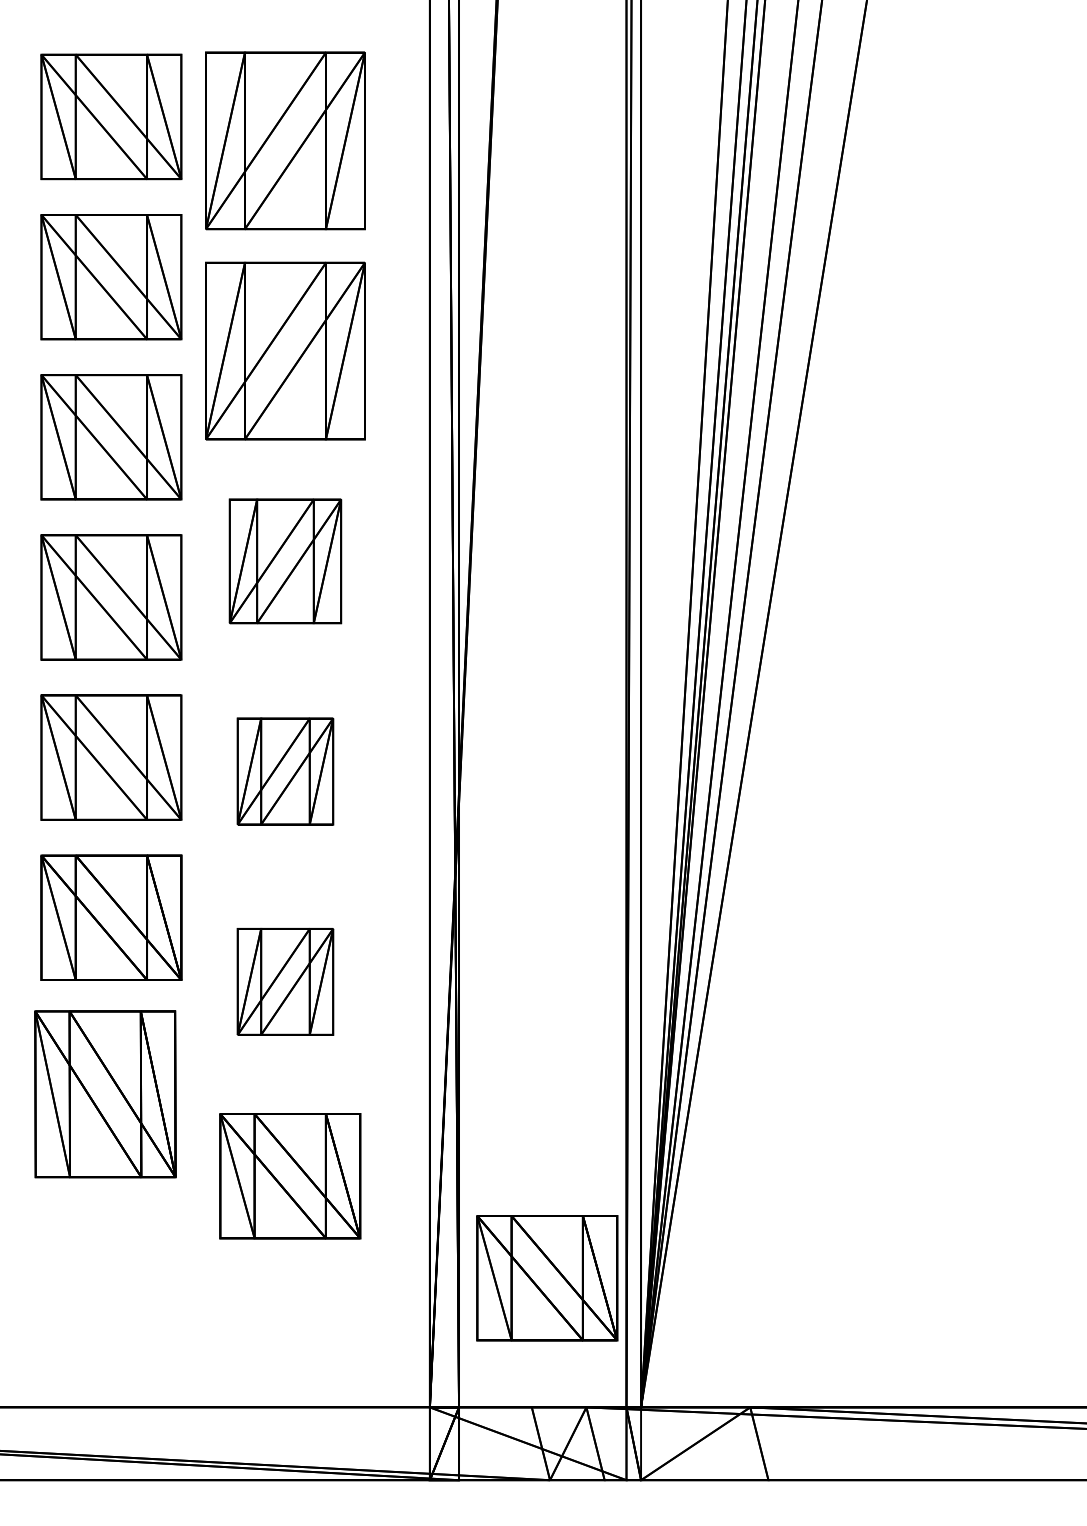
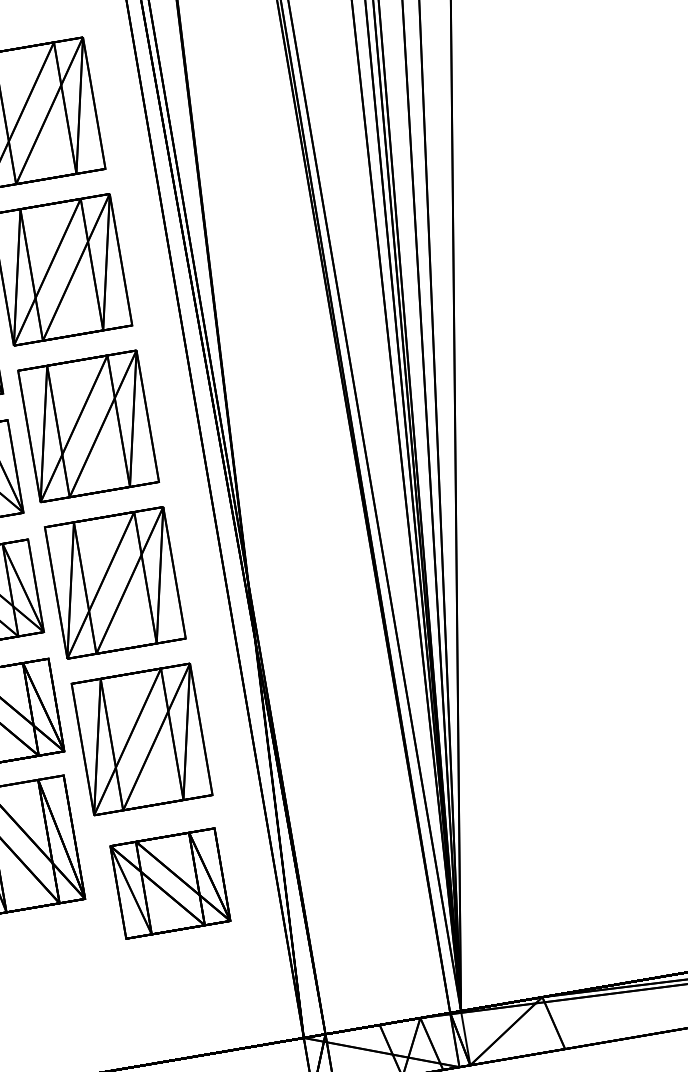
part: (285, 561) -> (88, 426), size x1.43
part: (285, 771) -> (115, 582), size x1.67
part: (285, 981) -> (142, 739), size x1.67
part: (547, 1278) -> (374, 927), removed

